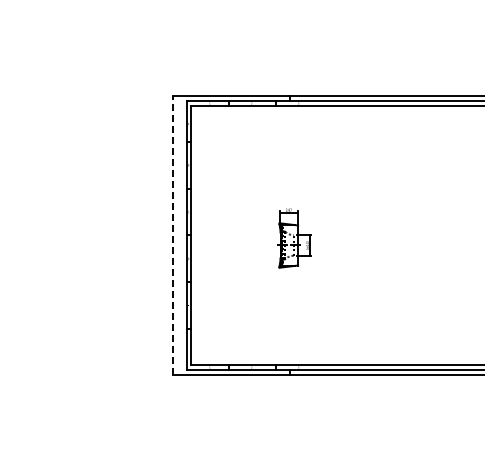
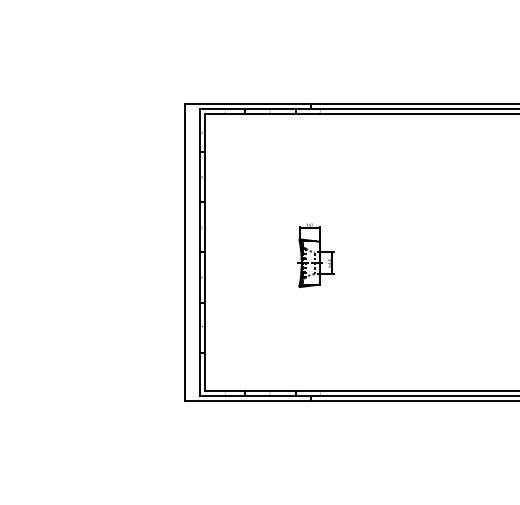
line: (172, 235) -> (184, 252), dashed -> solid

